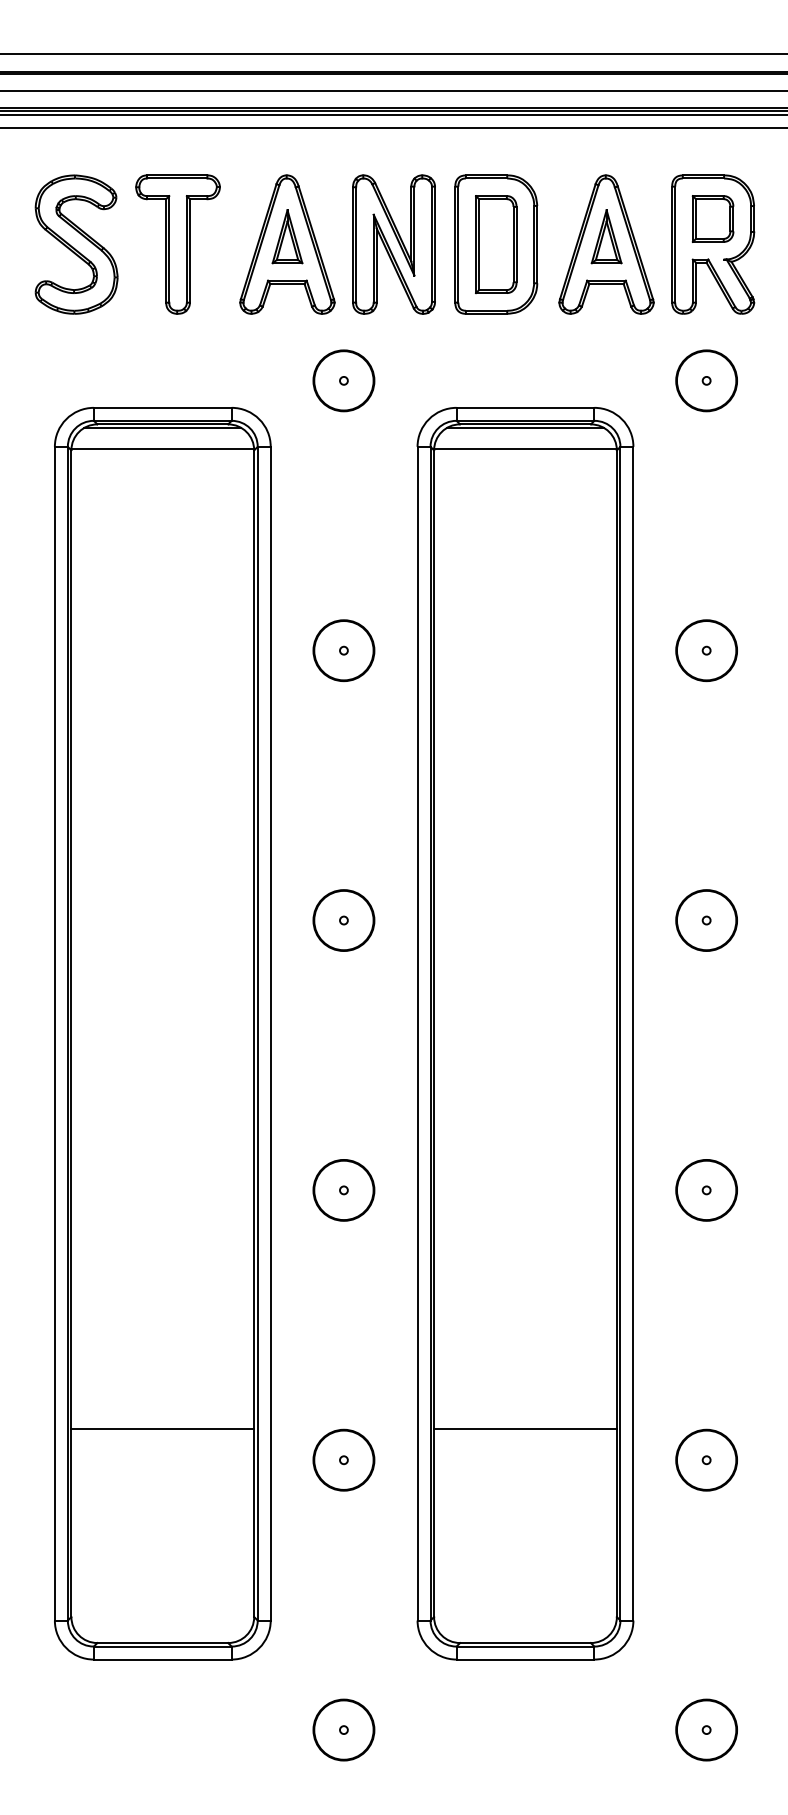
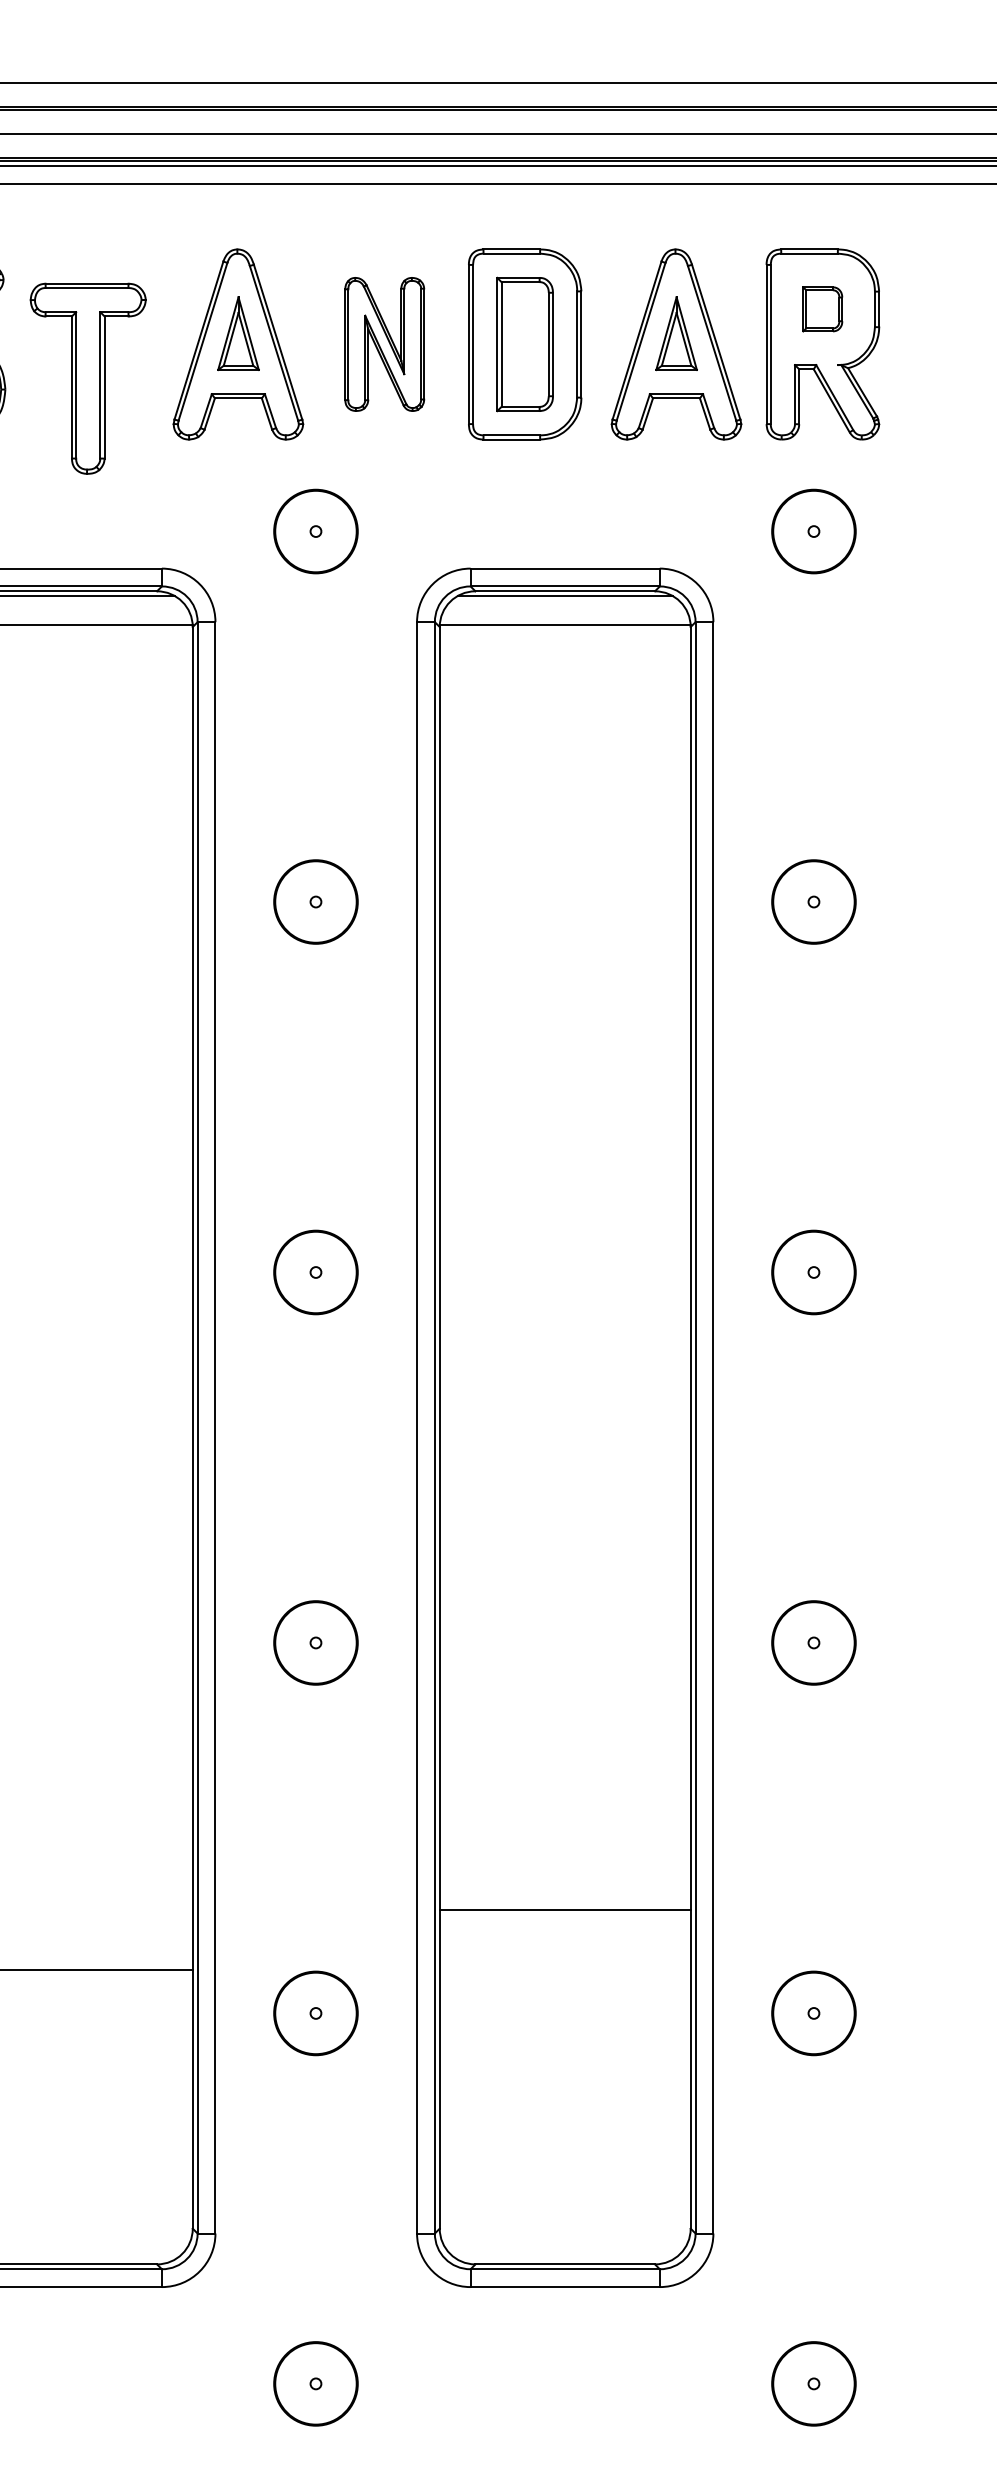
part: (712, 218) -> (821, 308), size x0.7
part: (177, 244) -> (87, 378), moved
part: (393, 244) -> (384, 344), size x0.7
line: (525, 1428) -> (565, 1909), moved

